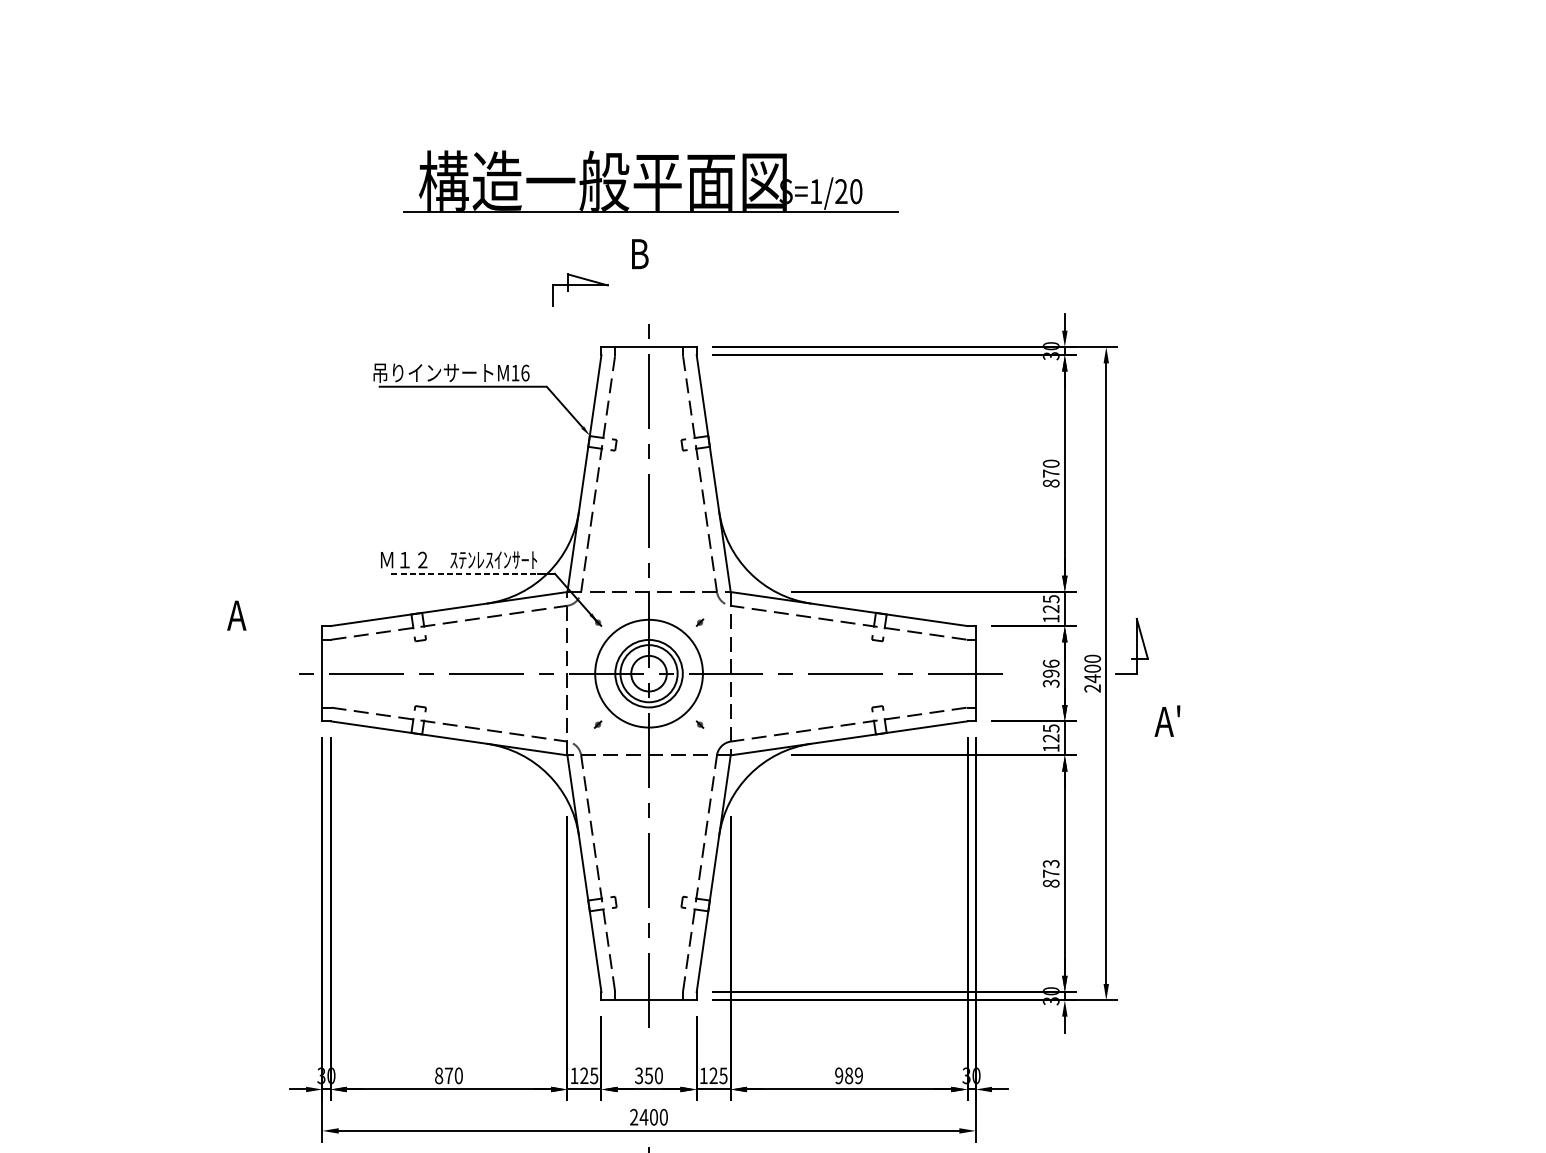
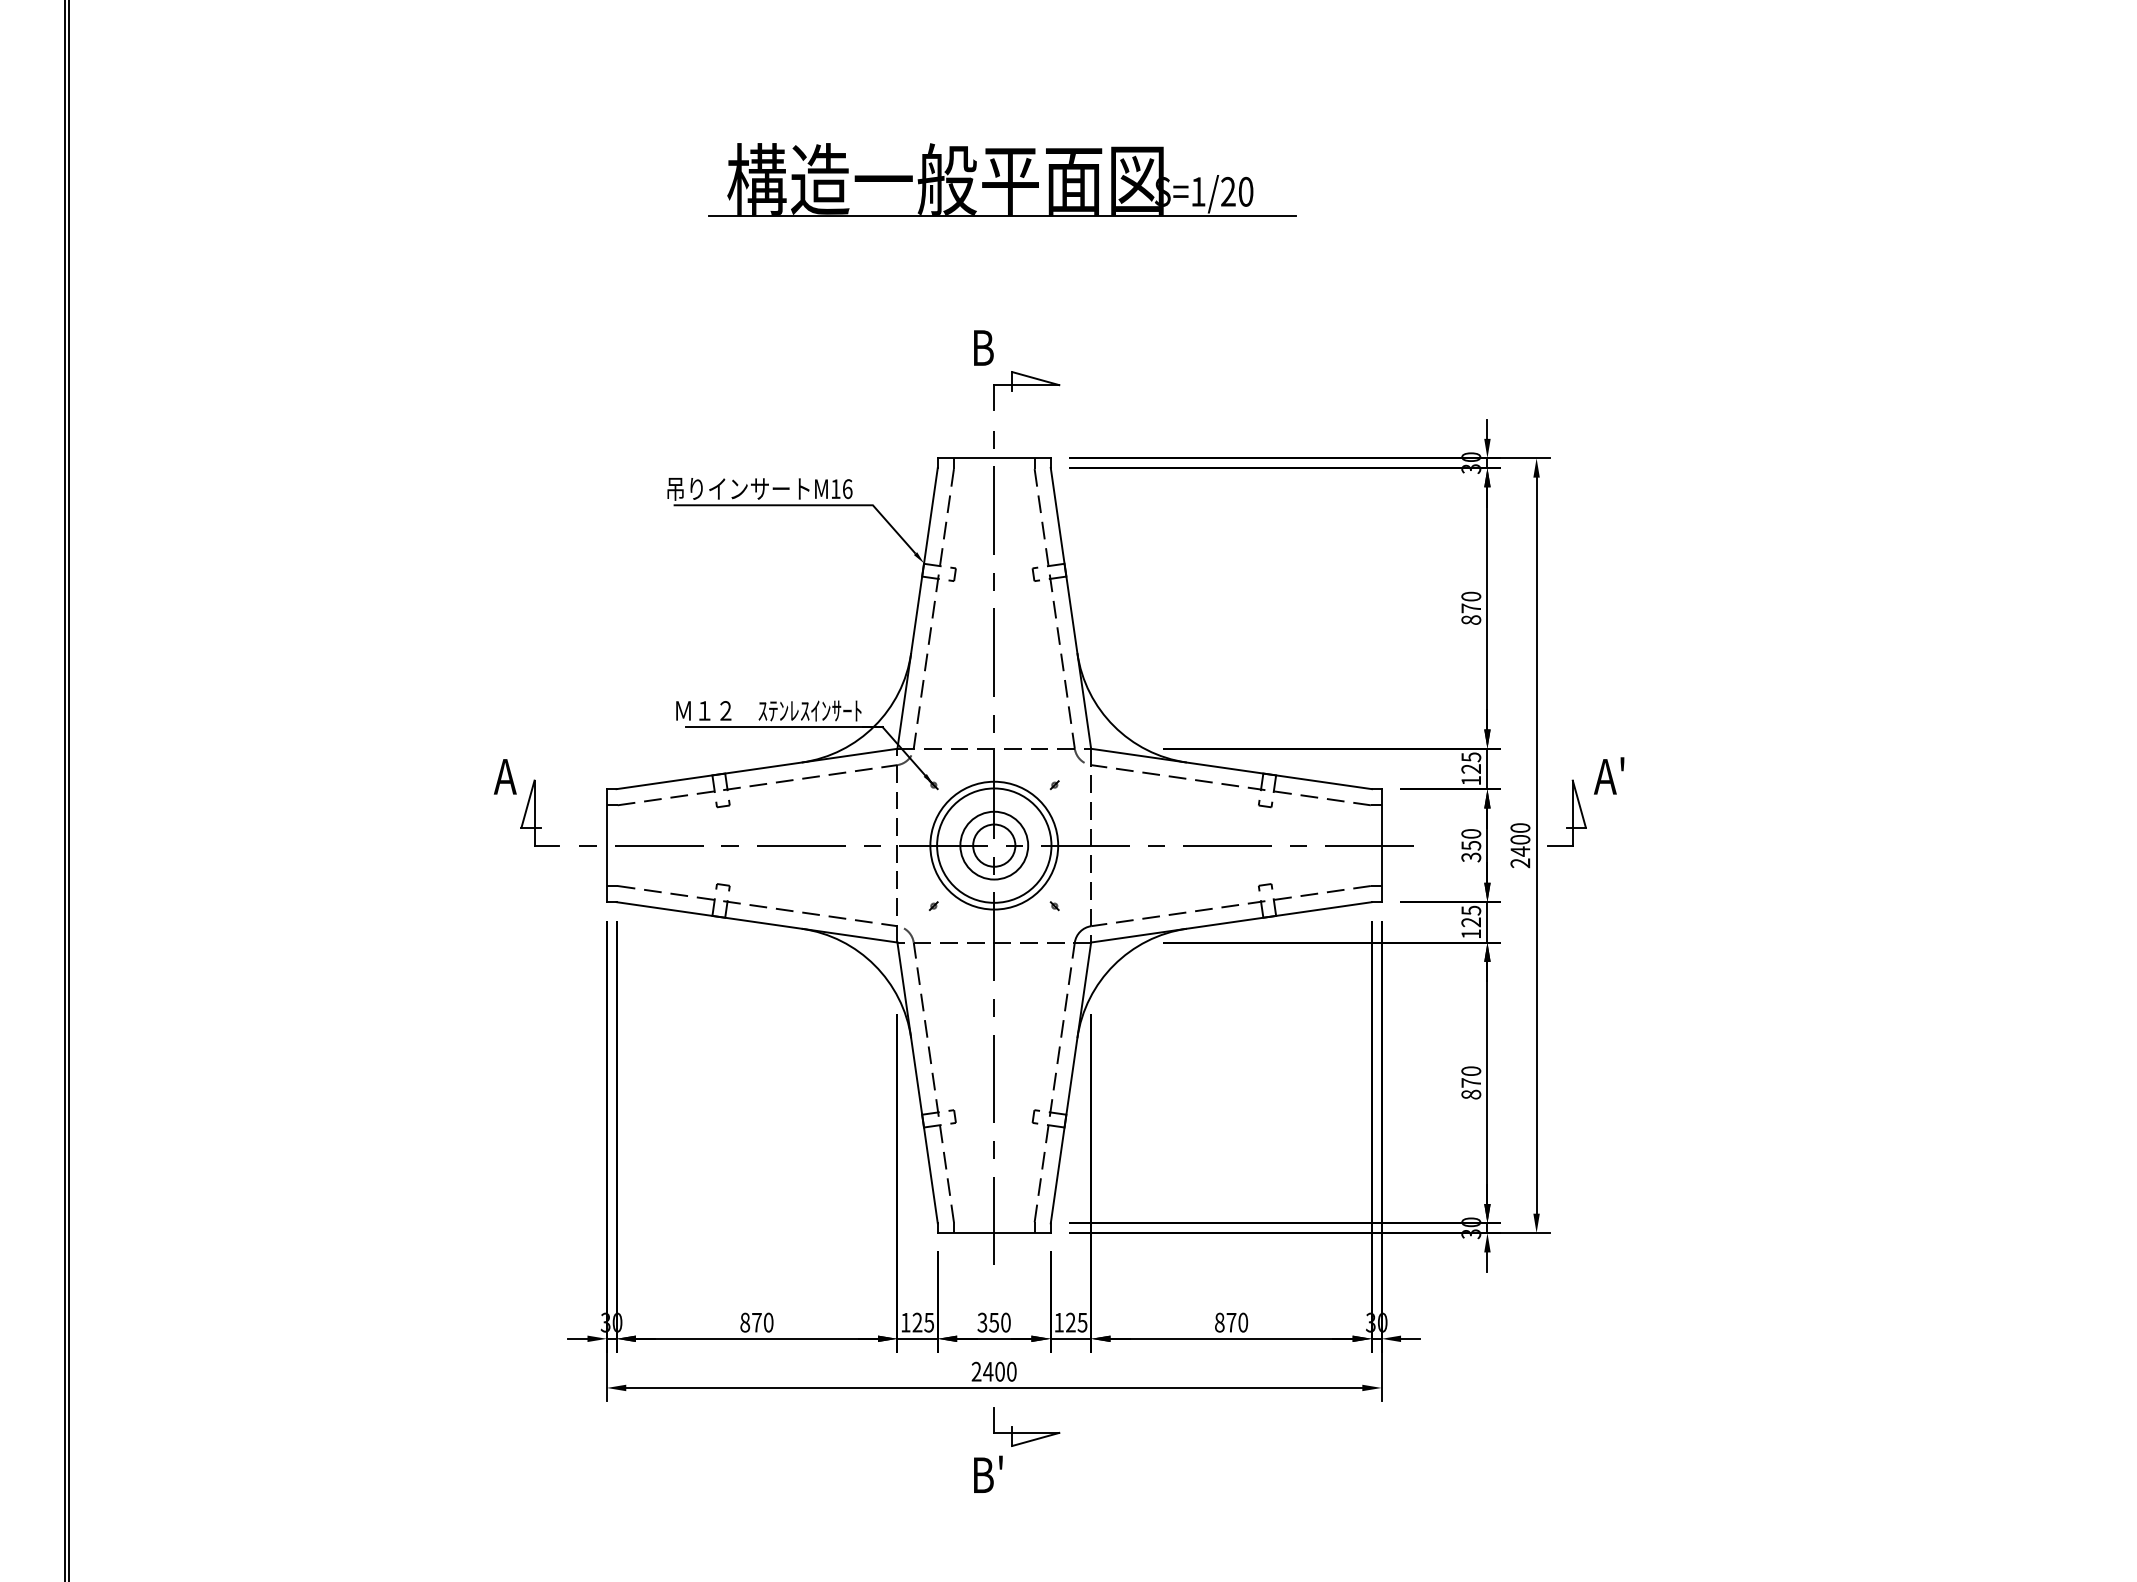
part: (650, 181) -> (1002, 179), moved
part: (580, 289) -> (1026, 390), moved
line: (472, 574) -> (784, 727), dashed -> solid
part: (265, 645) -> (539, 812), added
text: (1051, 668) -> (1471, 839), 396 -> 350
circle: (649, 673) -> (994, 845), size x1.43
text: (1167, 720) -> (1609, 775), moved
text: (1051, 864) -> (1471, 1071), 873 -> 870
text: (849, 1075) -> (1231, 1322), 989 -> 870

